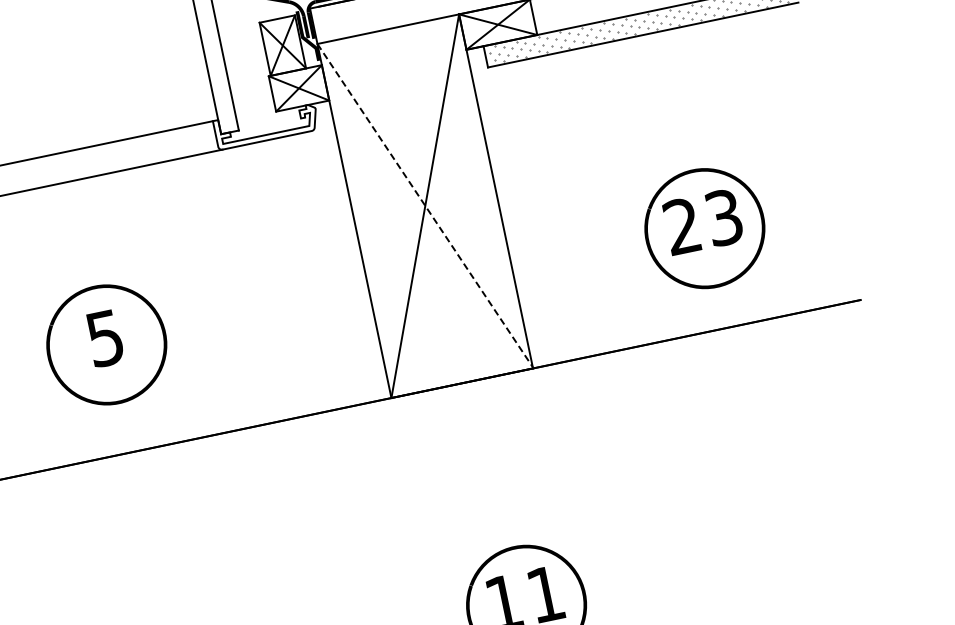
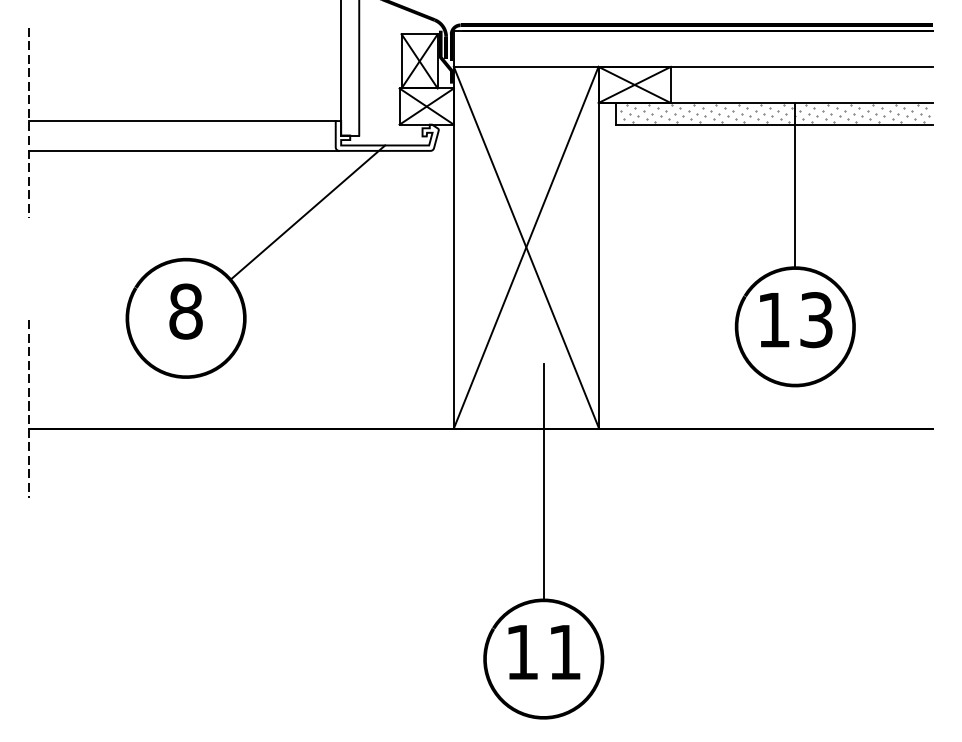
line: (676, 90) -> (795, 185), added
line: (425, 205) -> (526, 247), dashed -> solid
line: (203, 216) -> (307, 212), added
text: (682, 225) -> (773, 319), 23 -> 13
text: (104, 338) -> (185, 311), 5 -> 8
line: (489, 431) -> (543, 481), added

